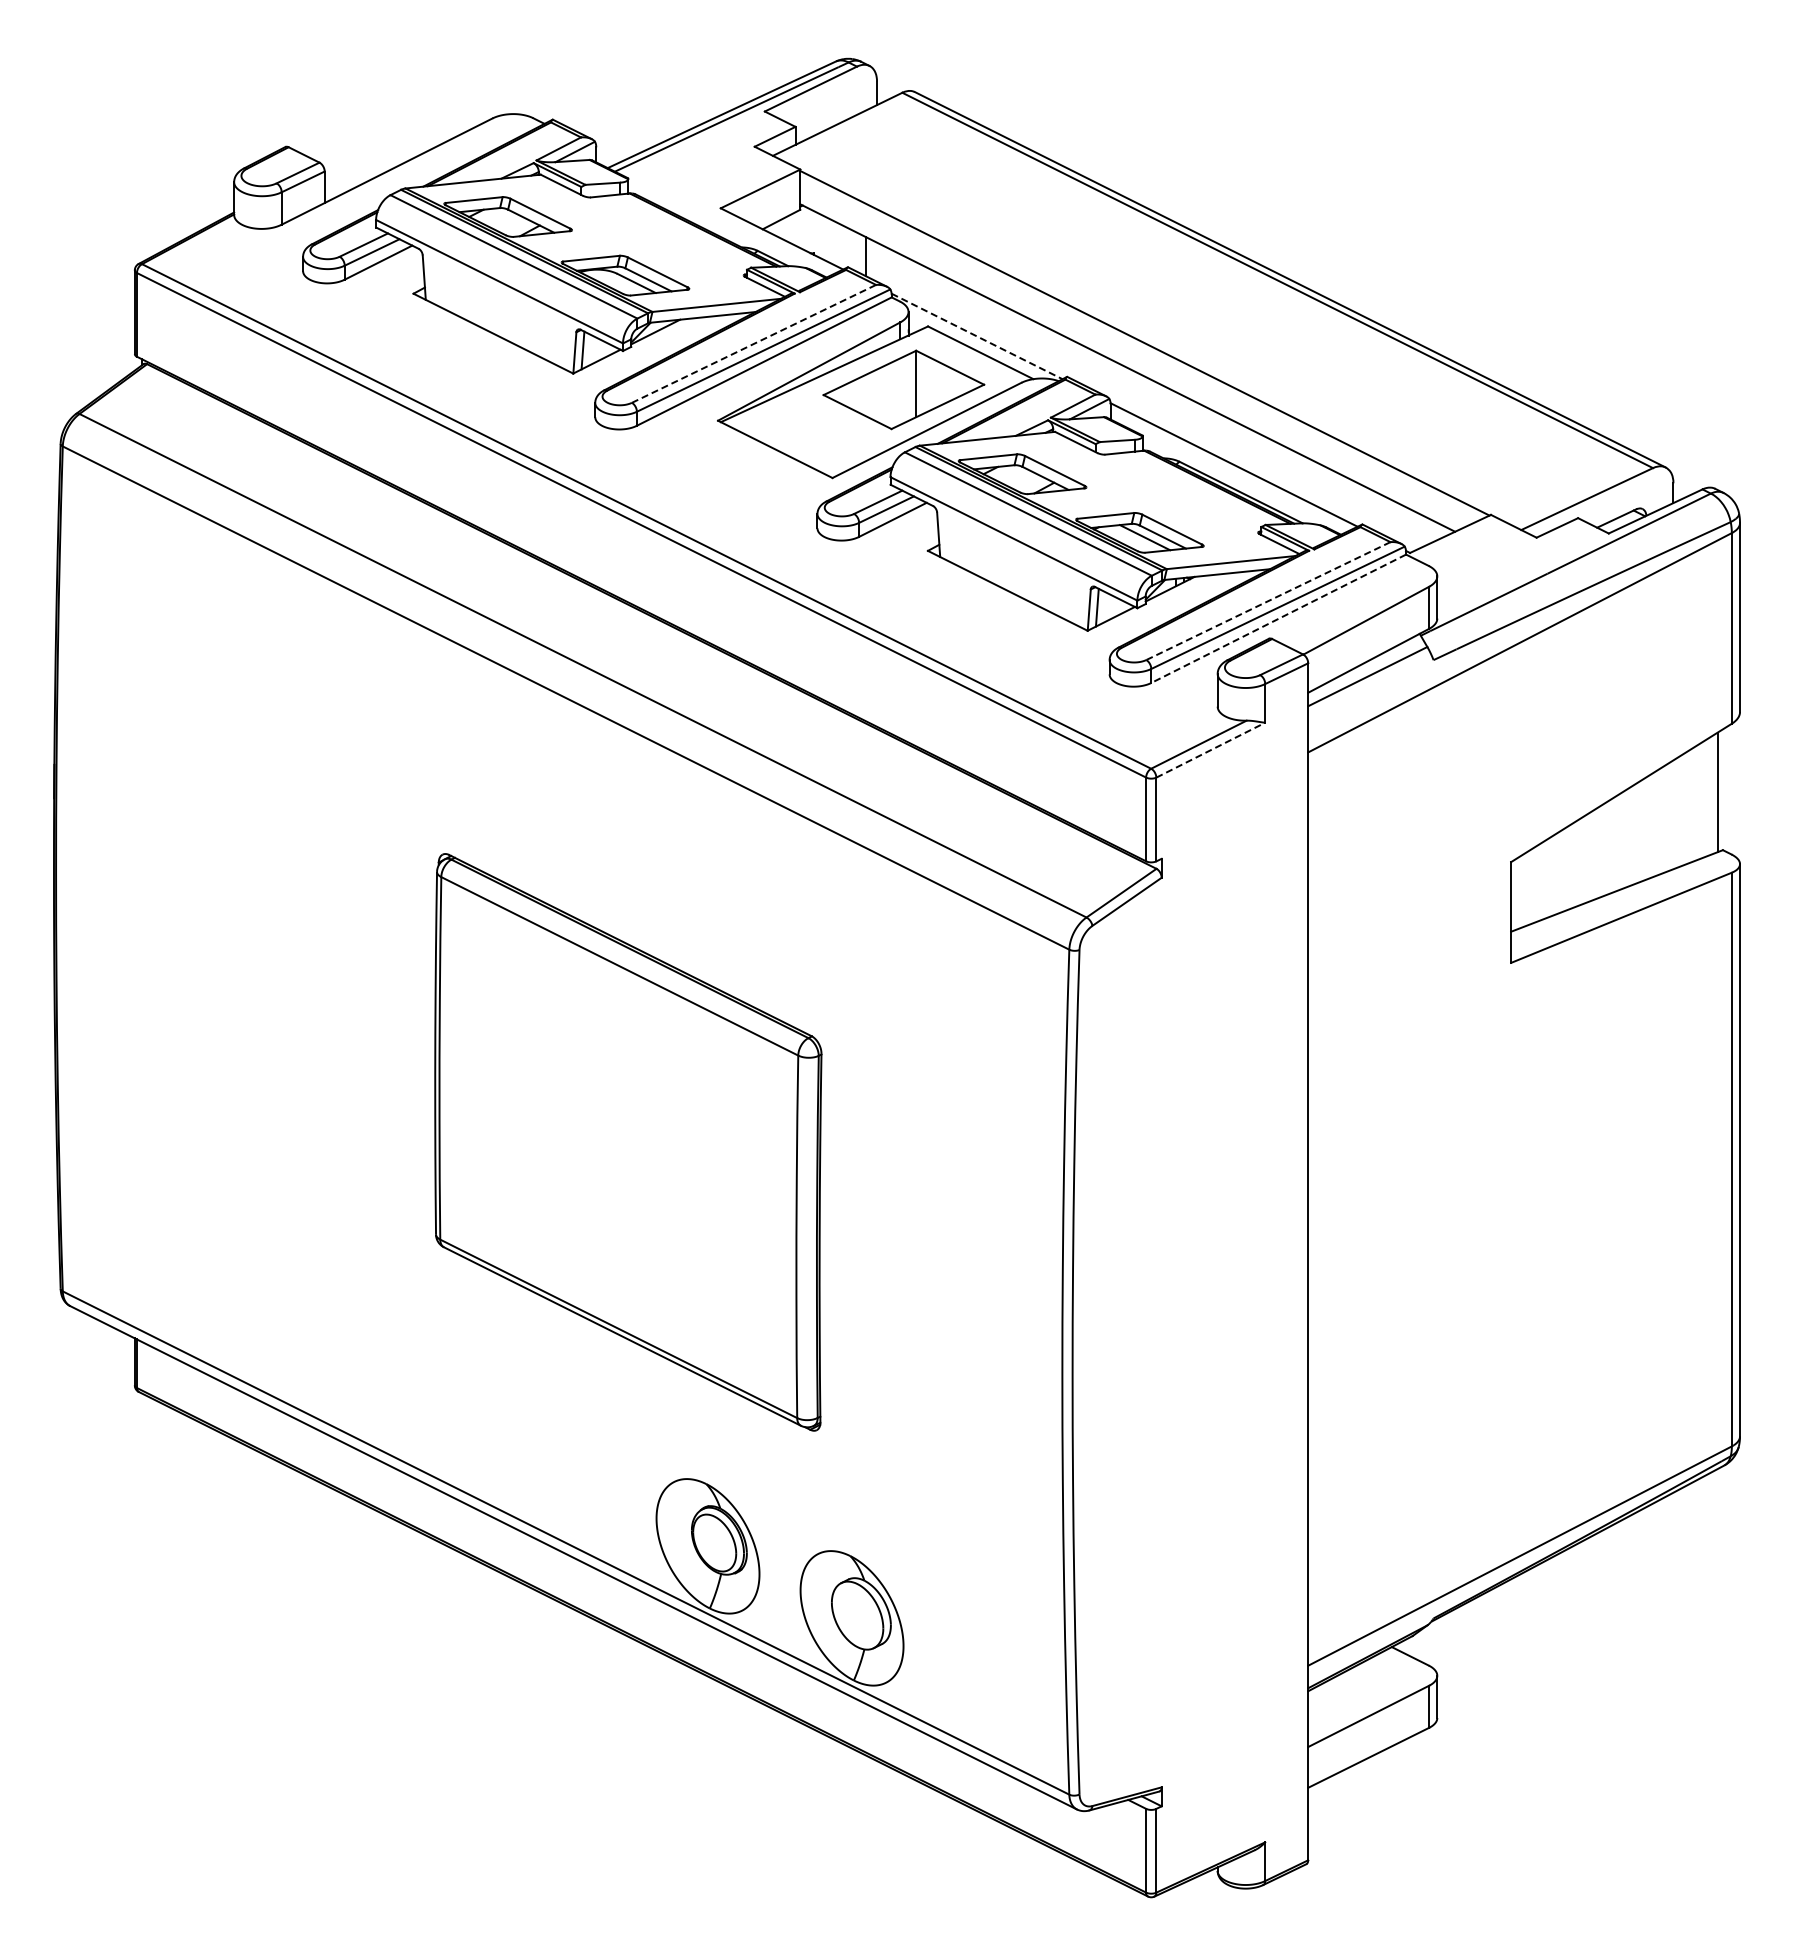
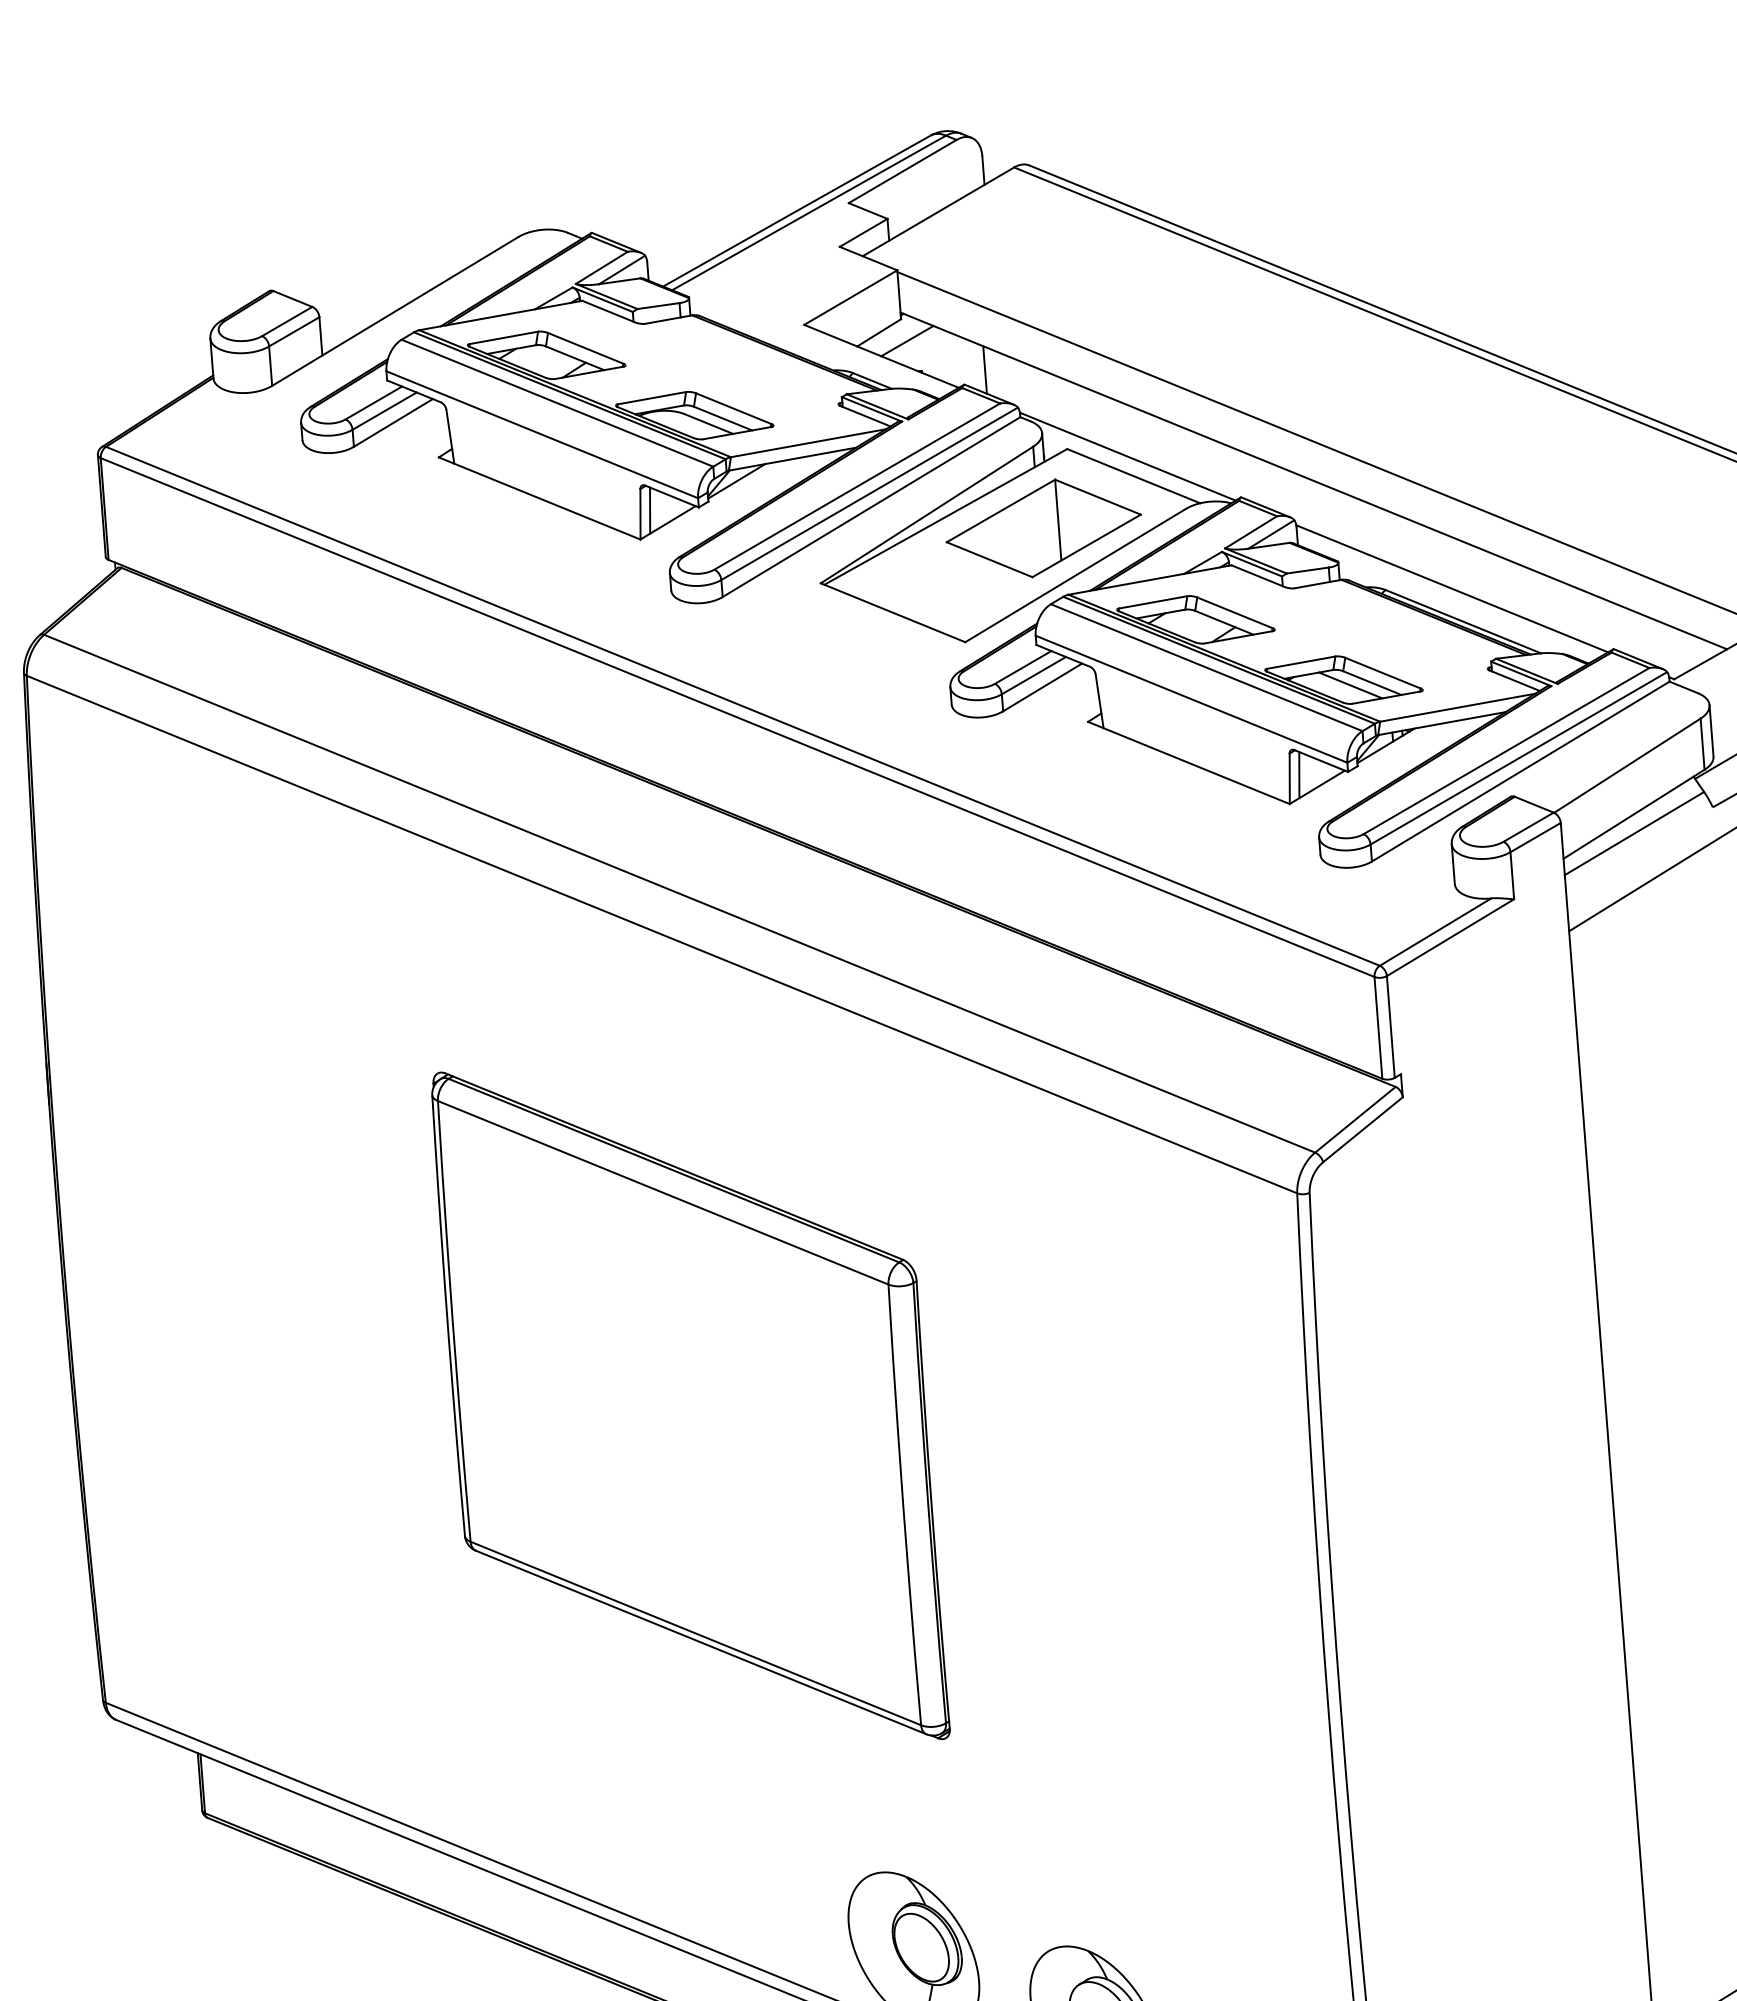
line: (803, 227) -> (906, 340), added
line: (977, 336) -> (1128, 456), dashed -> solid
line: (753, 343) -> (856, 486), dashed -> solid
line: (1268, 601) -> (1506, 751), dashed -> solid
line: (1278, 618) -> (1520, 771), dashed -> solid
line: (1210, 750) -> (1450, 938), dashed -> solid
part: (628, 1142) -> (690, 1406), moved

